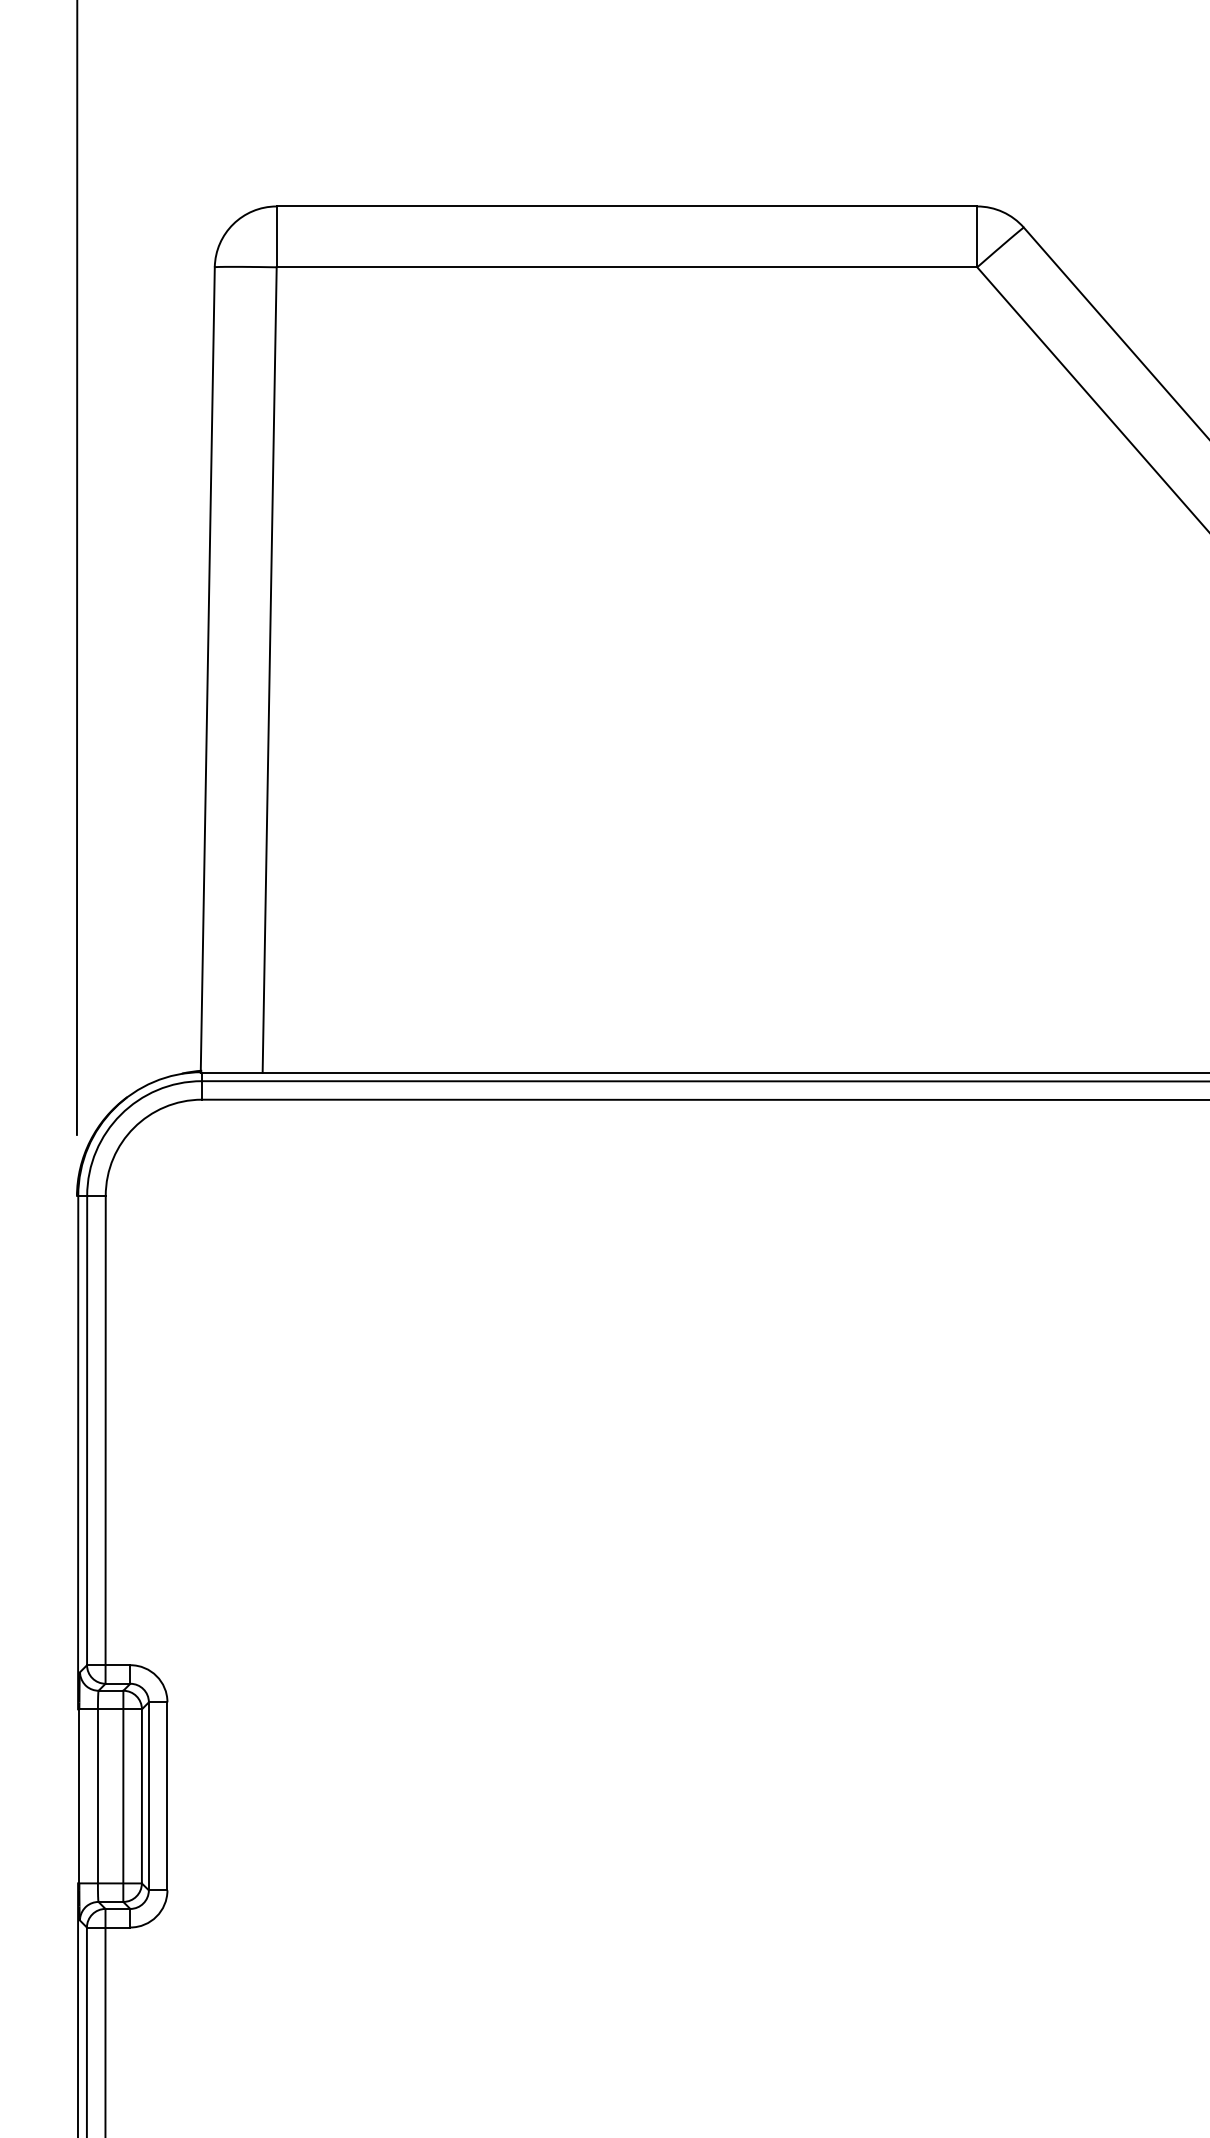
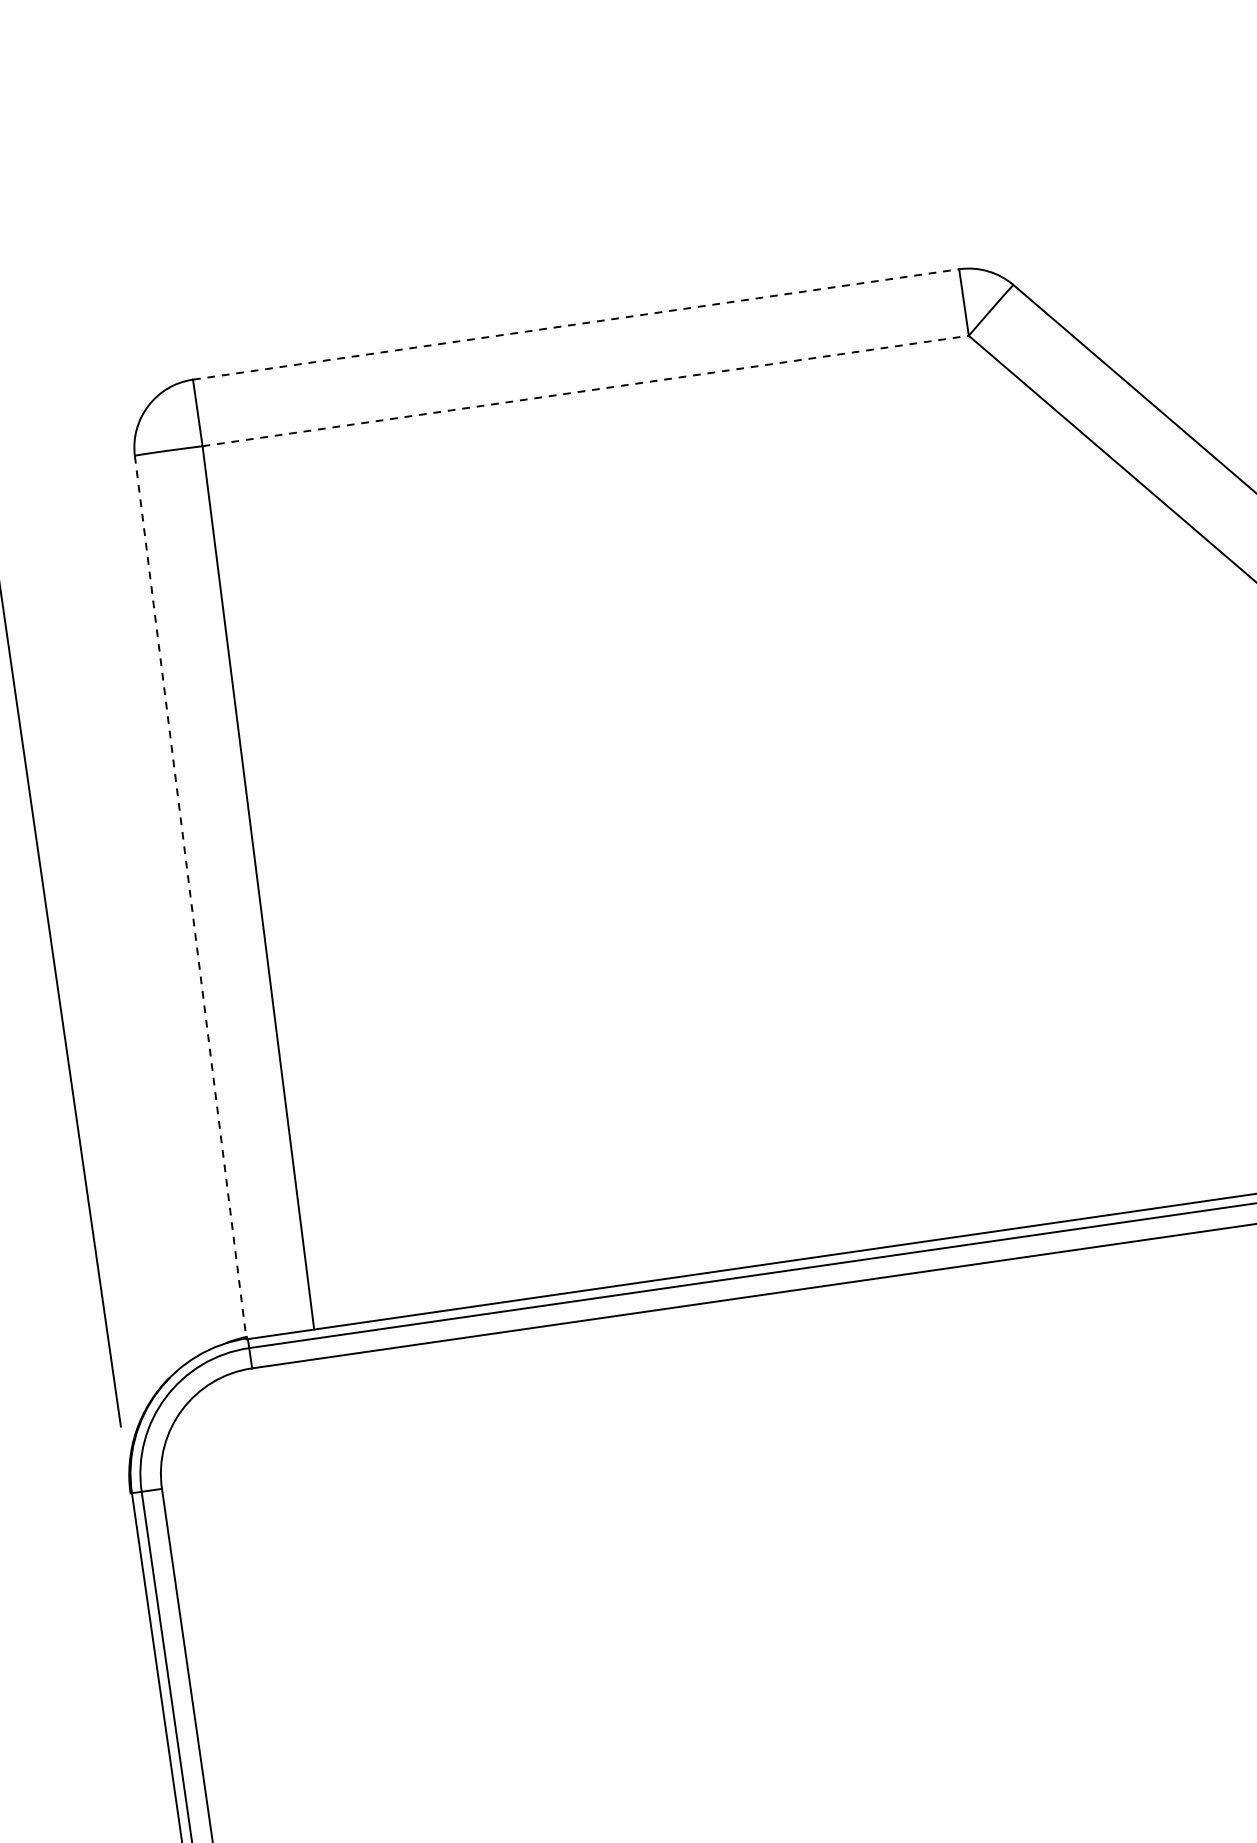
line: (627, 206) -> (576, 324), solid -> dashed
line: (627, 267) -> (586, 391), solid -> dashed
line: (207, 670) -> (190, 898), solid -> dashed

